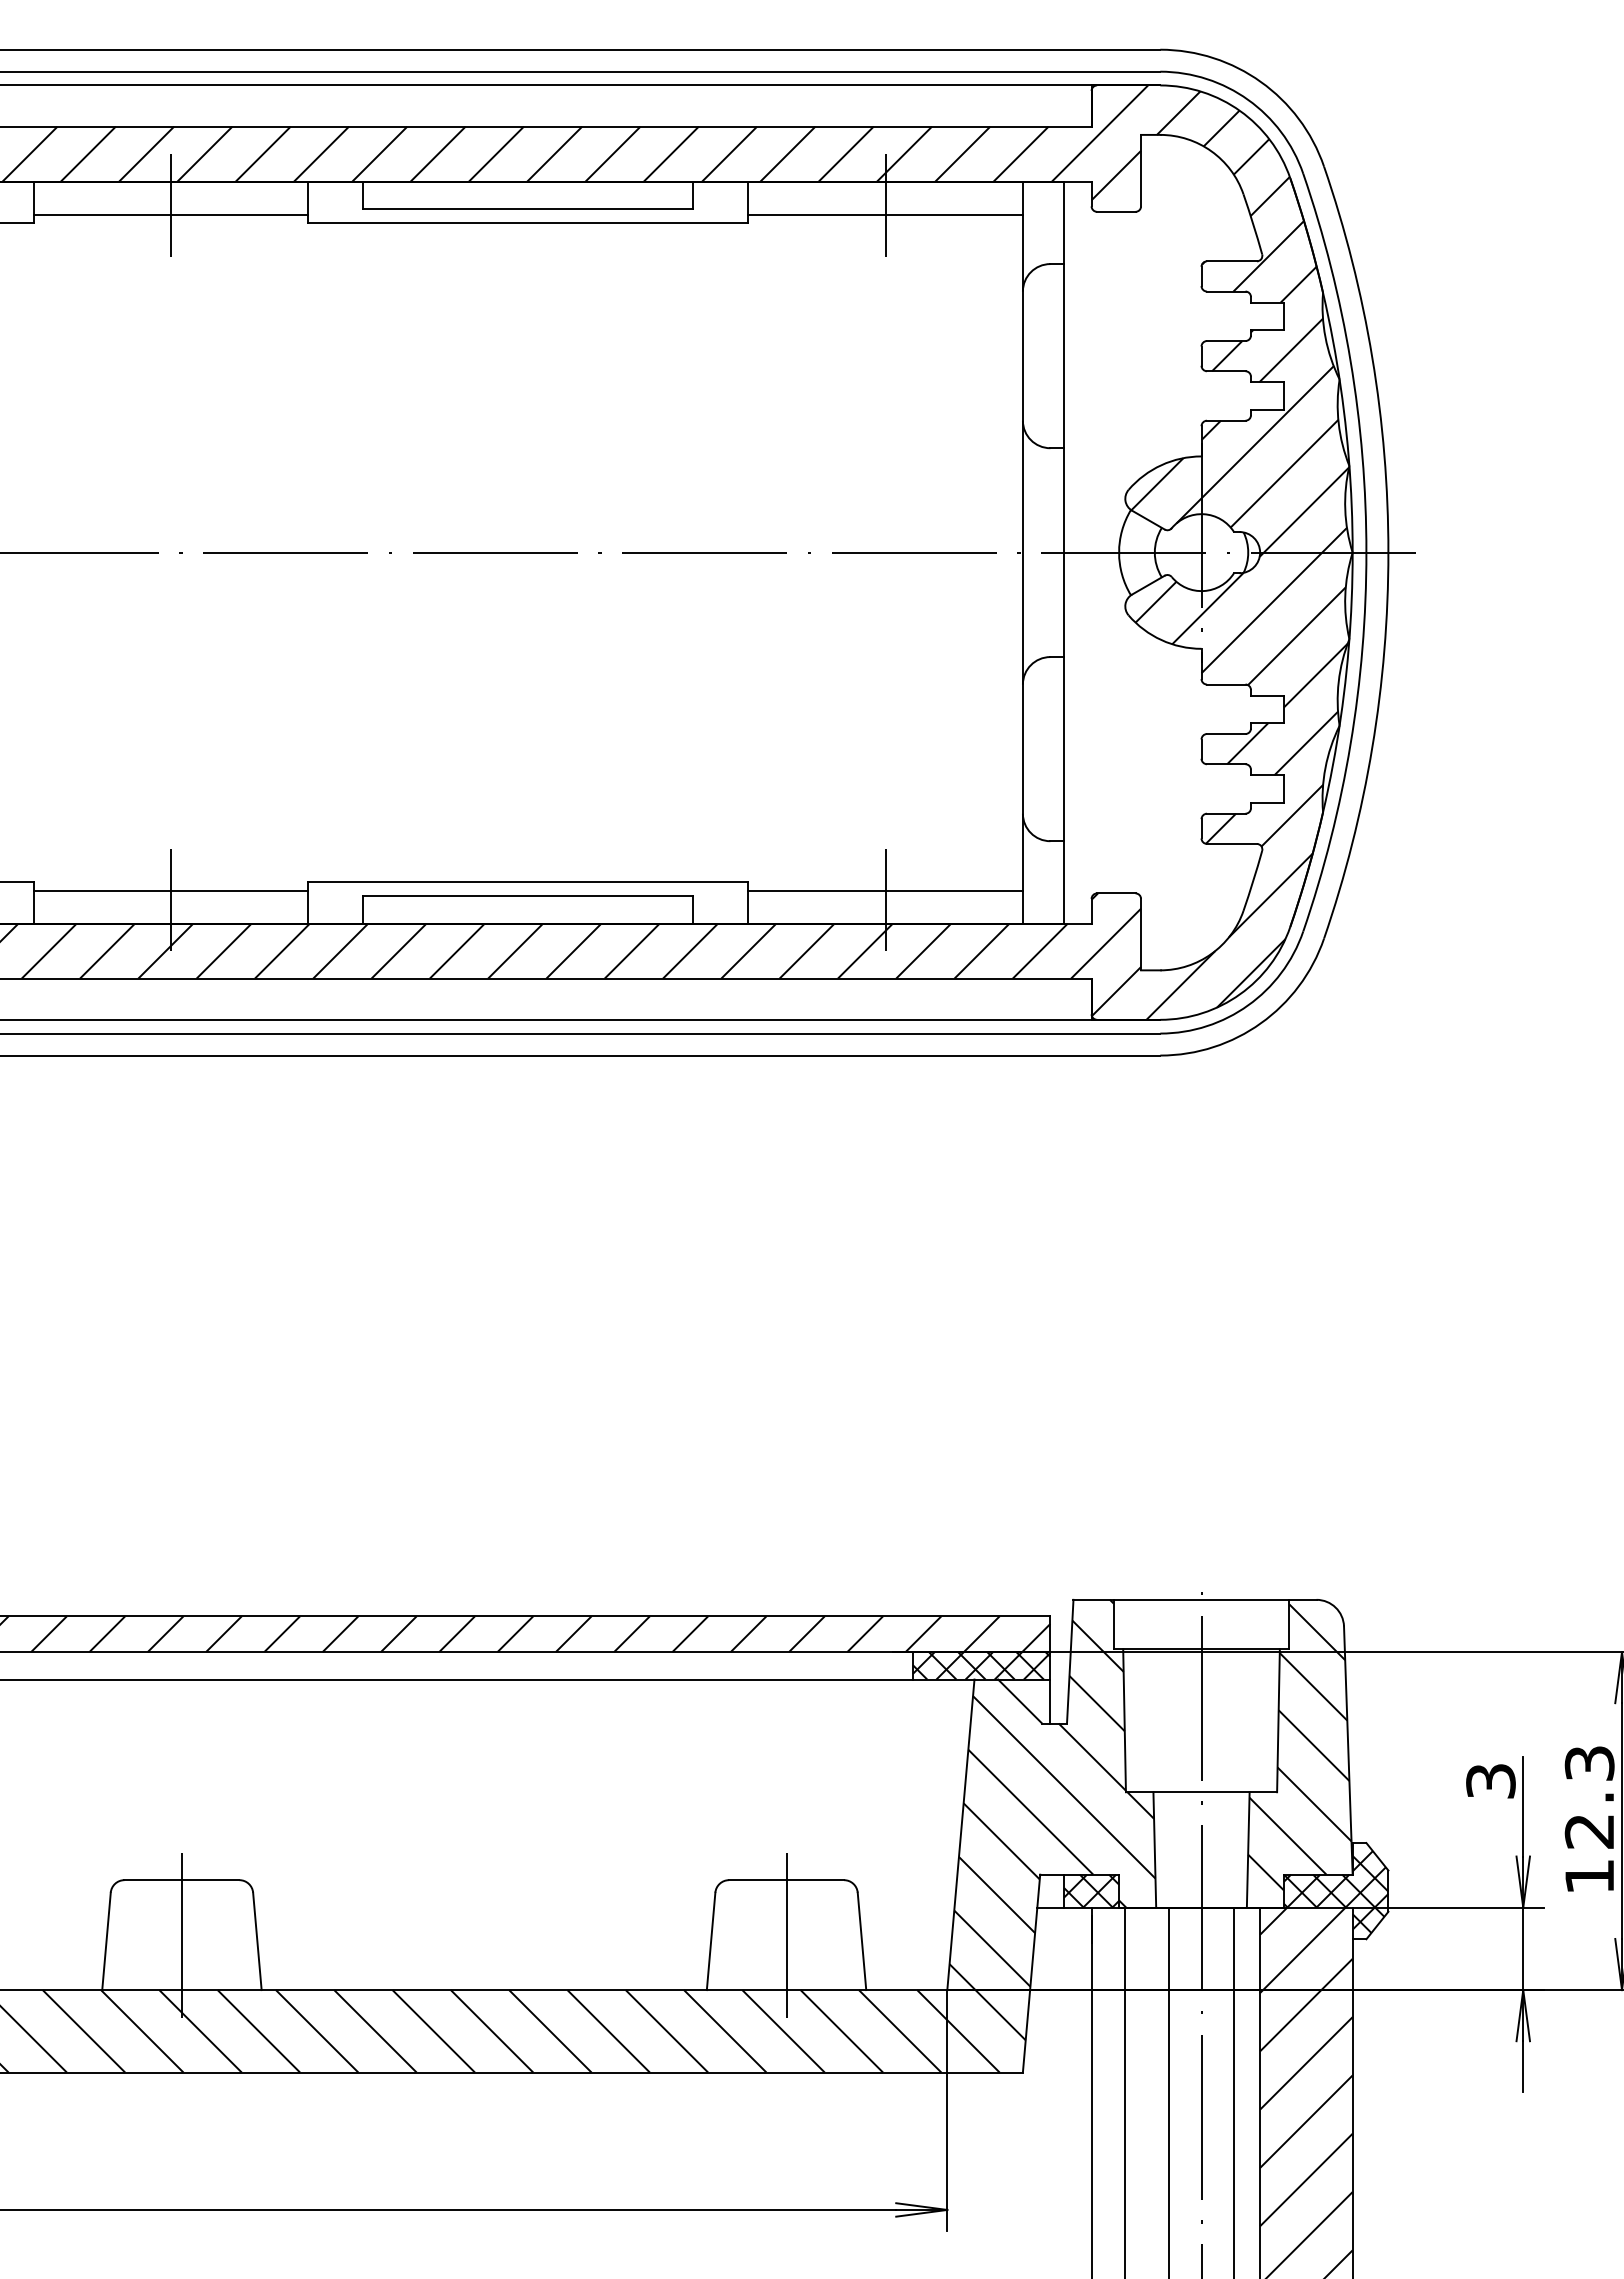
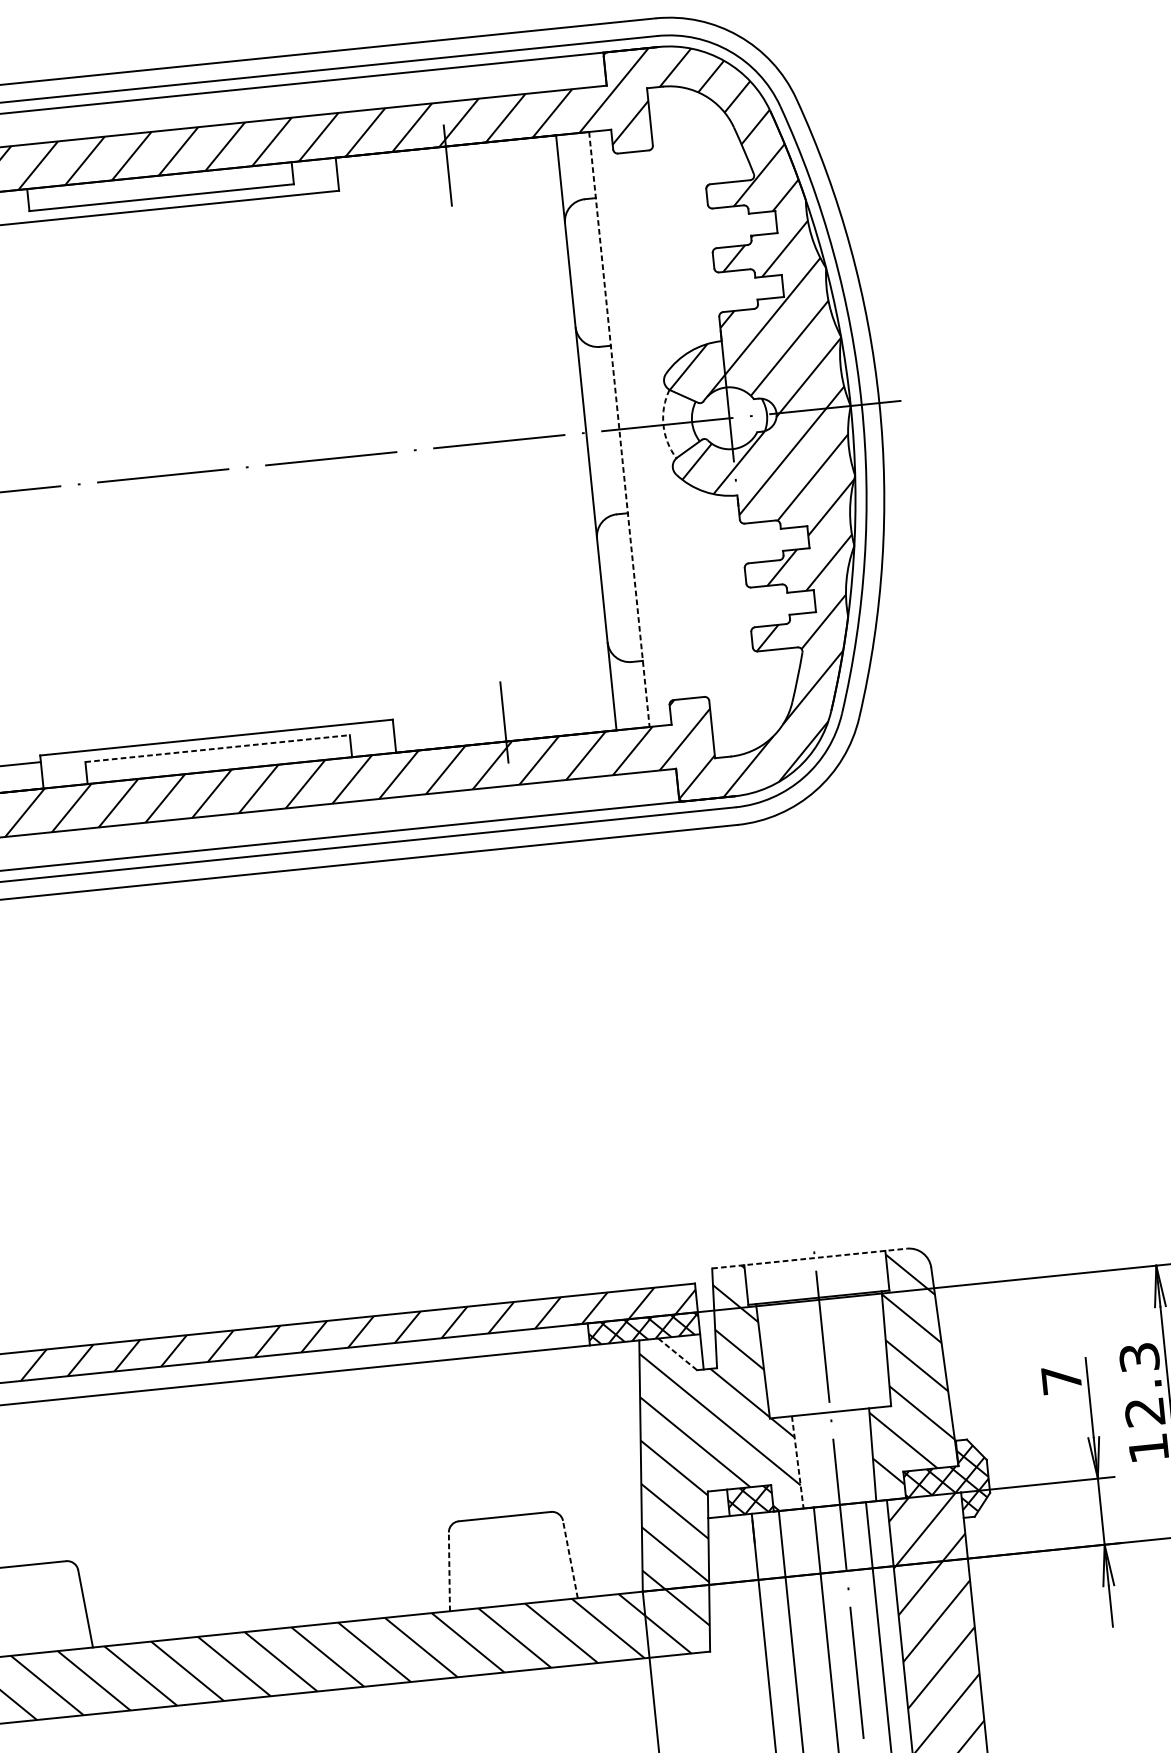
line: (885, 214) -> (448, 172), removed
arc: (1119, 552) -> (663, 424), solid -> dashed
line: (1064, 553) -> (619, 430), solid -> dashed
line: (885, 890) -> (503, 714), removed
line: (528, 896) -> (217, 748), solid -> dashed
line: (1195, 1599) -> (809, 1258), solid -> dashed
line: (1020, 1701) -> (677, 1354), solid -> dashed
text: (1490, 1781) -> (1061, 1380), 3 -> 7
line: (1154, 1849) -> (797, 1462), solid -> dashed
line: (181, 1934) -> (24, 1609), removed
line: (786, 1934) -> (509, 1560), removed
line: (711, 1941) -> (449, 1571), solid -> dashed
line: (861, 1941) -> (570, 1559), solid -> dashed

